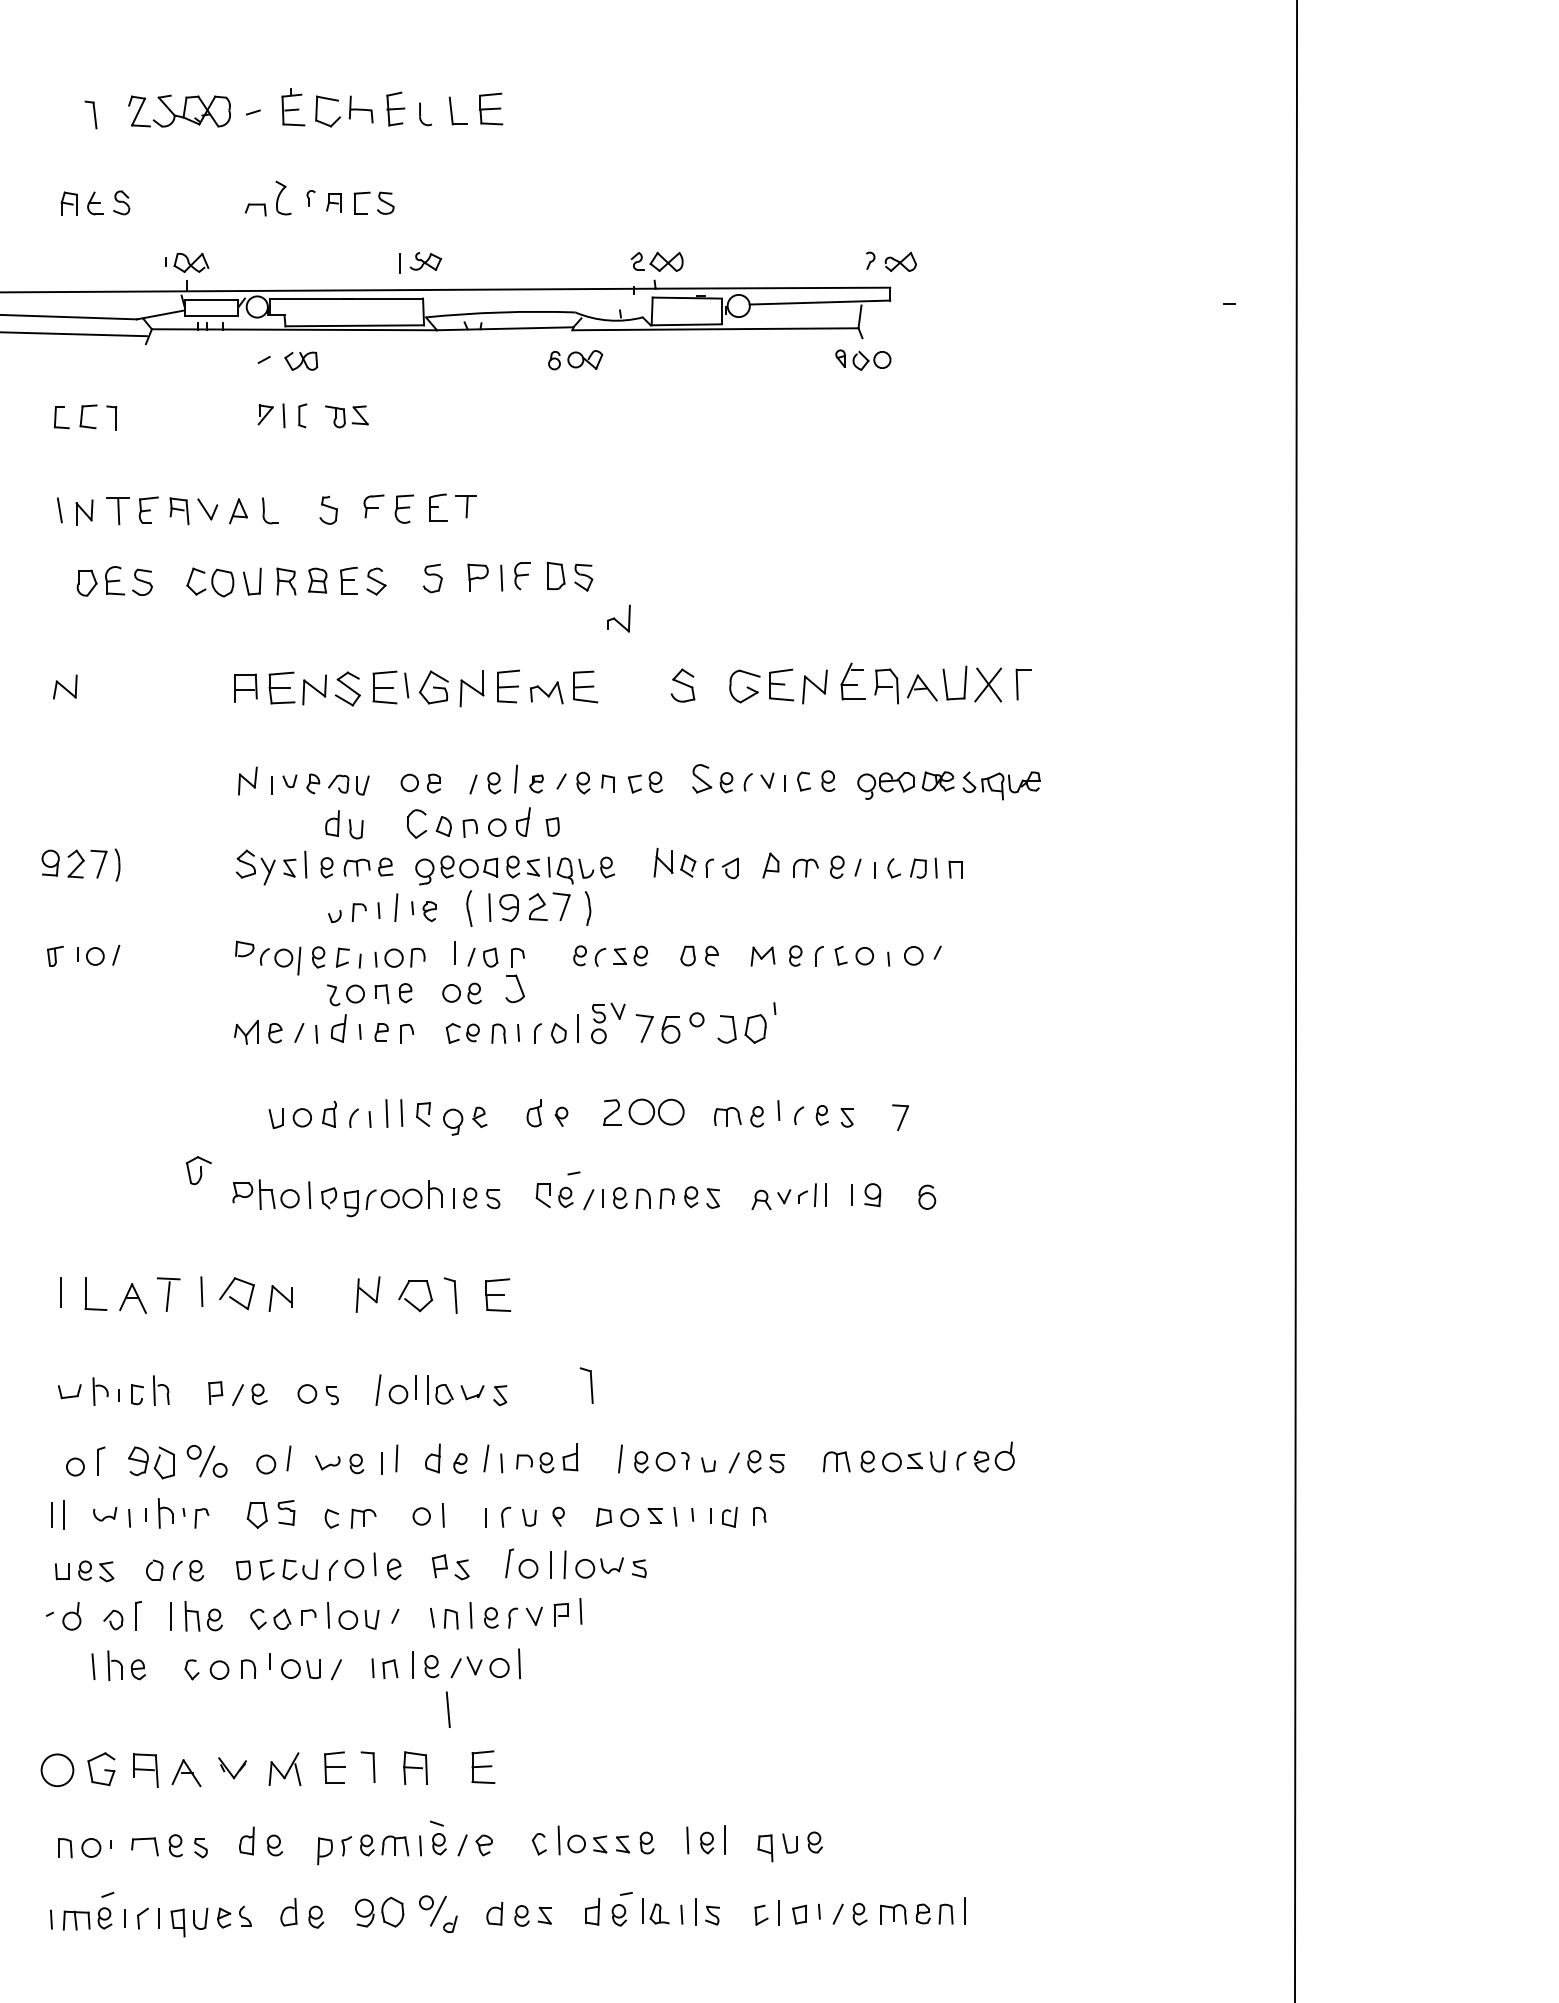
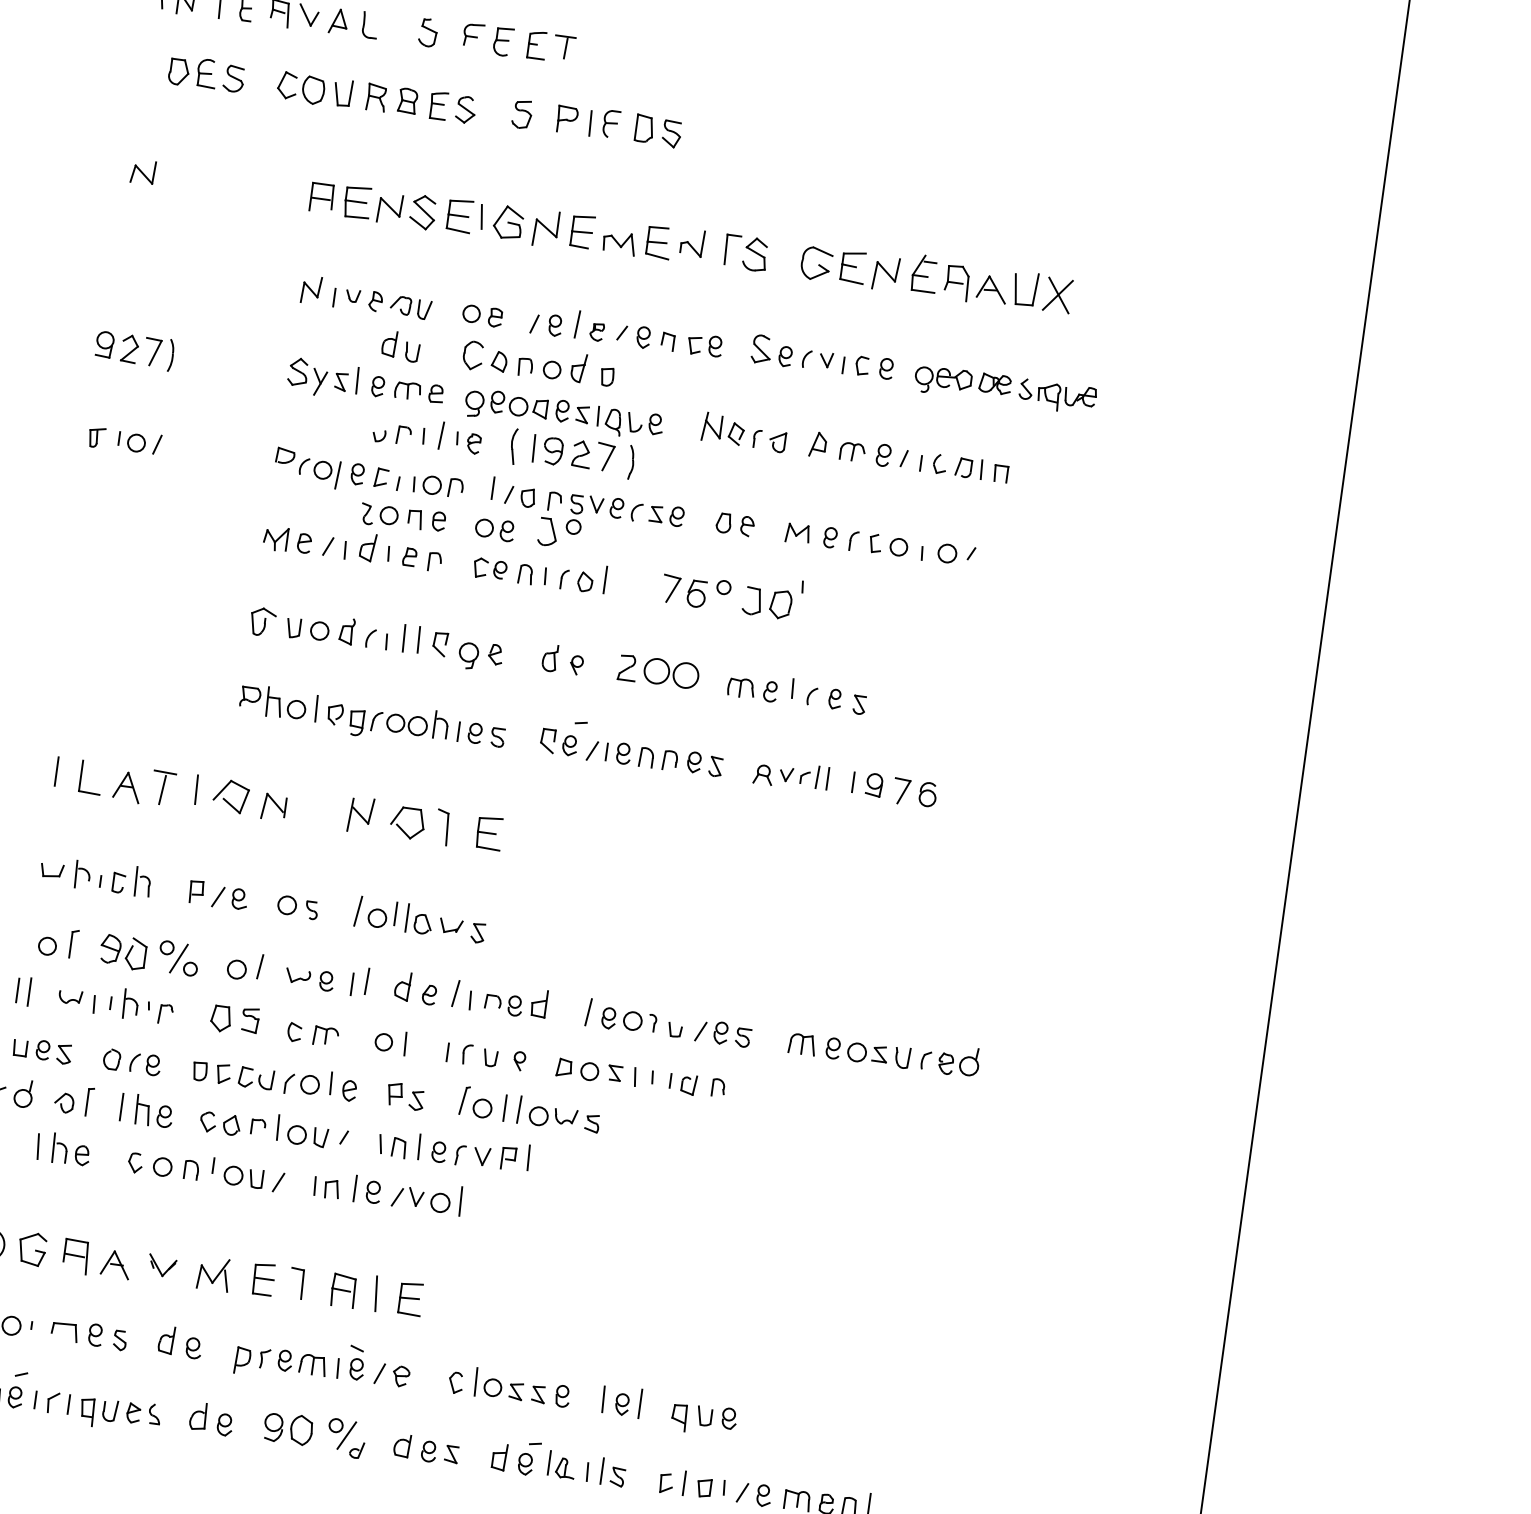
part: (618, 618) -> (692, 242), moved
part: (1023, 684) -> (732, 250), moved
part: (608, 1023) -> (584, 515), moved
part: (900, 1117) -> (901, 791), moved
part: (198, 1170) -> (262, 621), moved
part: (586, 1385) -> (564, 934), removed
line: (447, 1709) -> (375, 1293), moved

